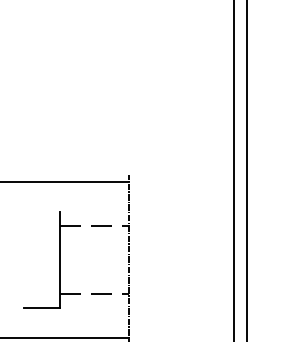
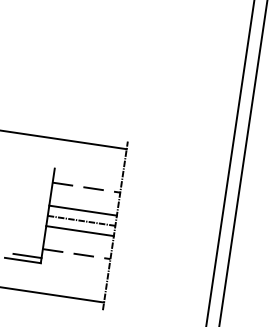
line: (94, 249) -> (83, 210), added
line: (94, 260) -> (81, 221), added
line: (94, 270) -> (80, 230), added
line: (45, 303) -> (27, 256), added

